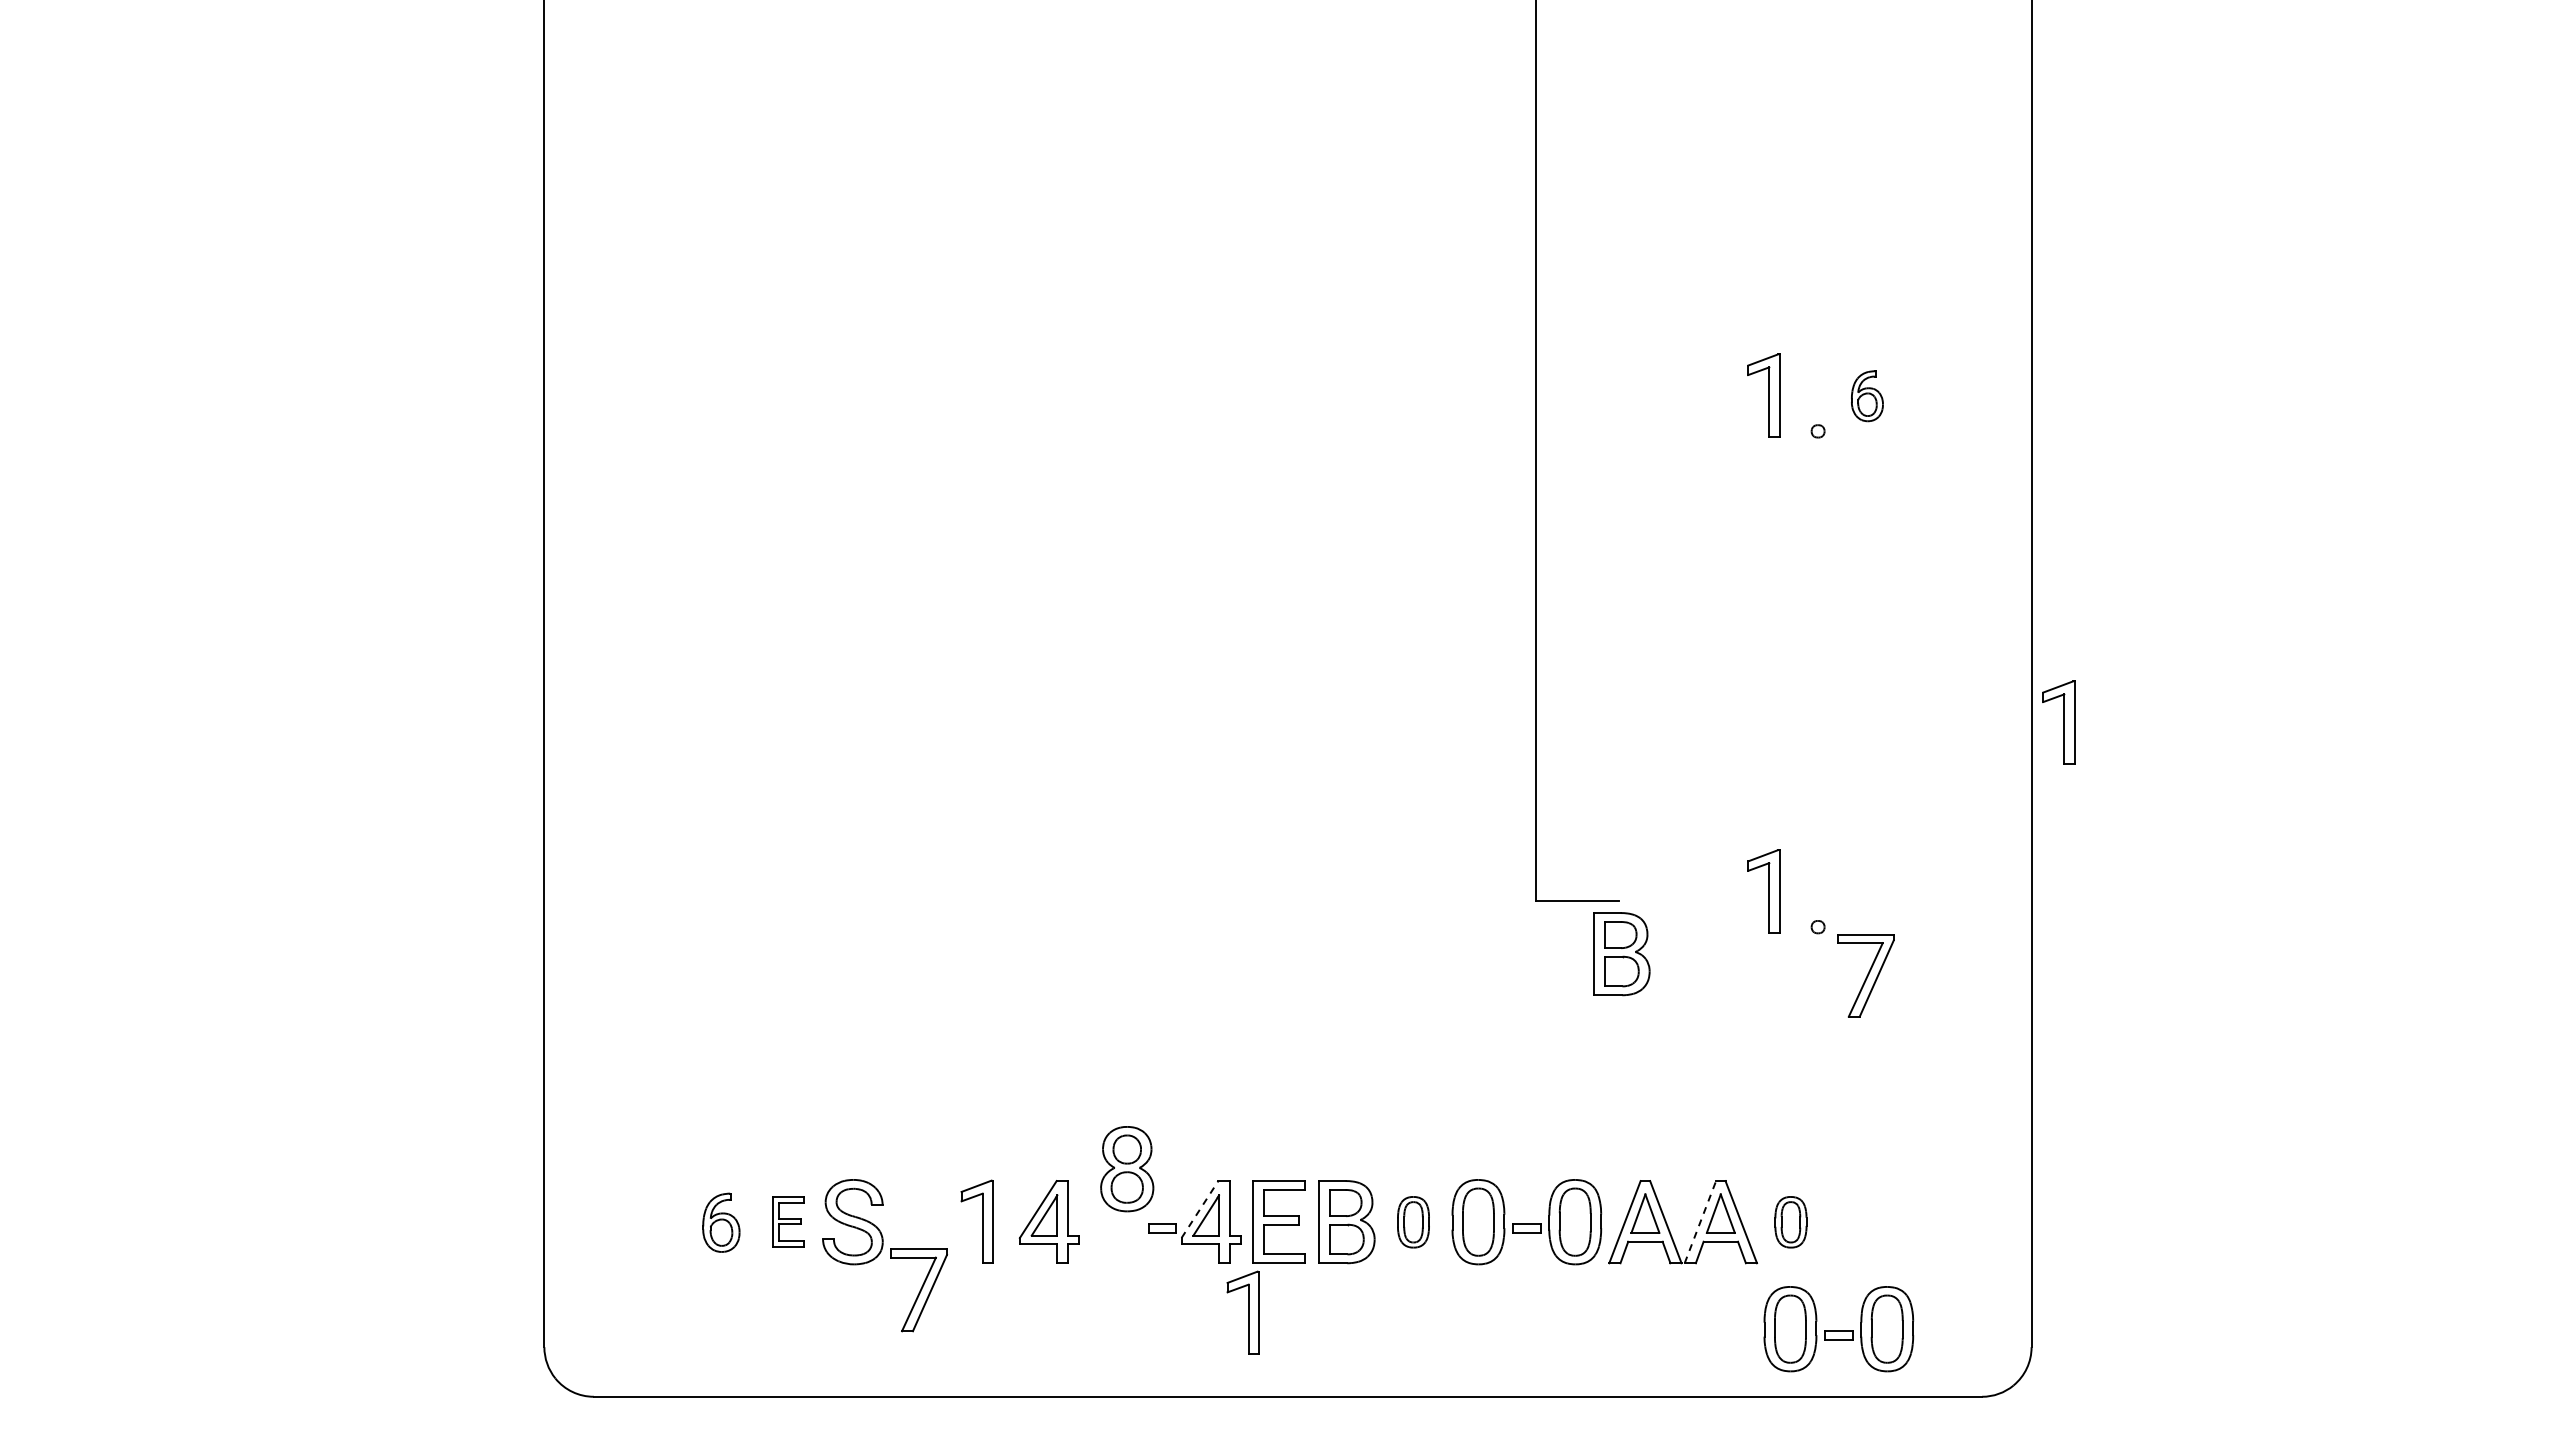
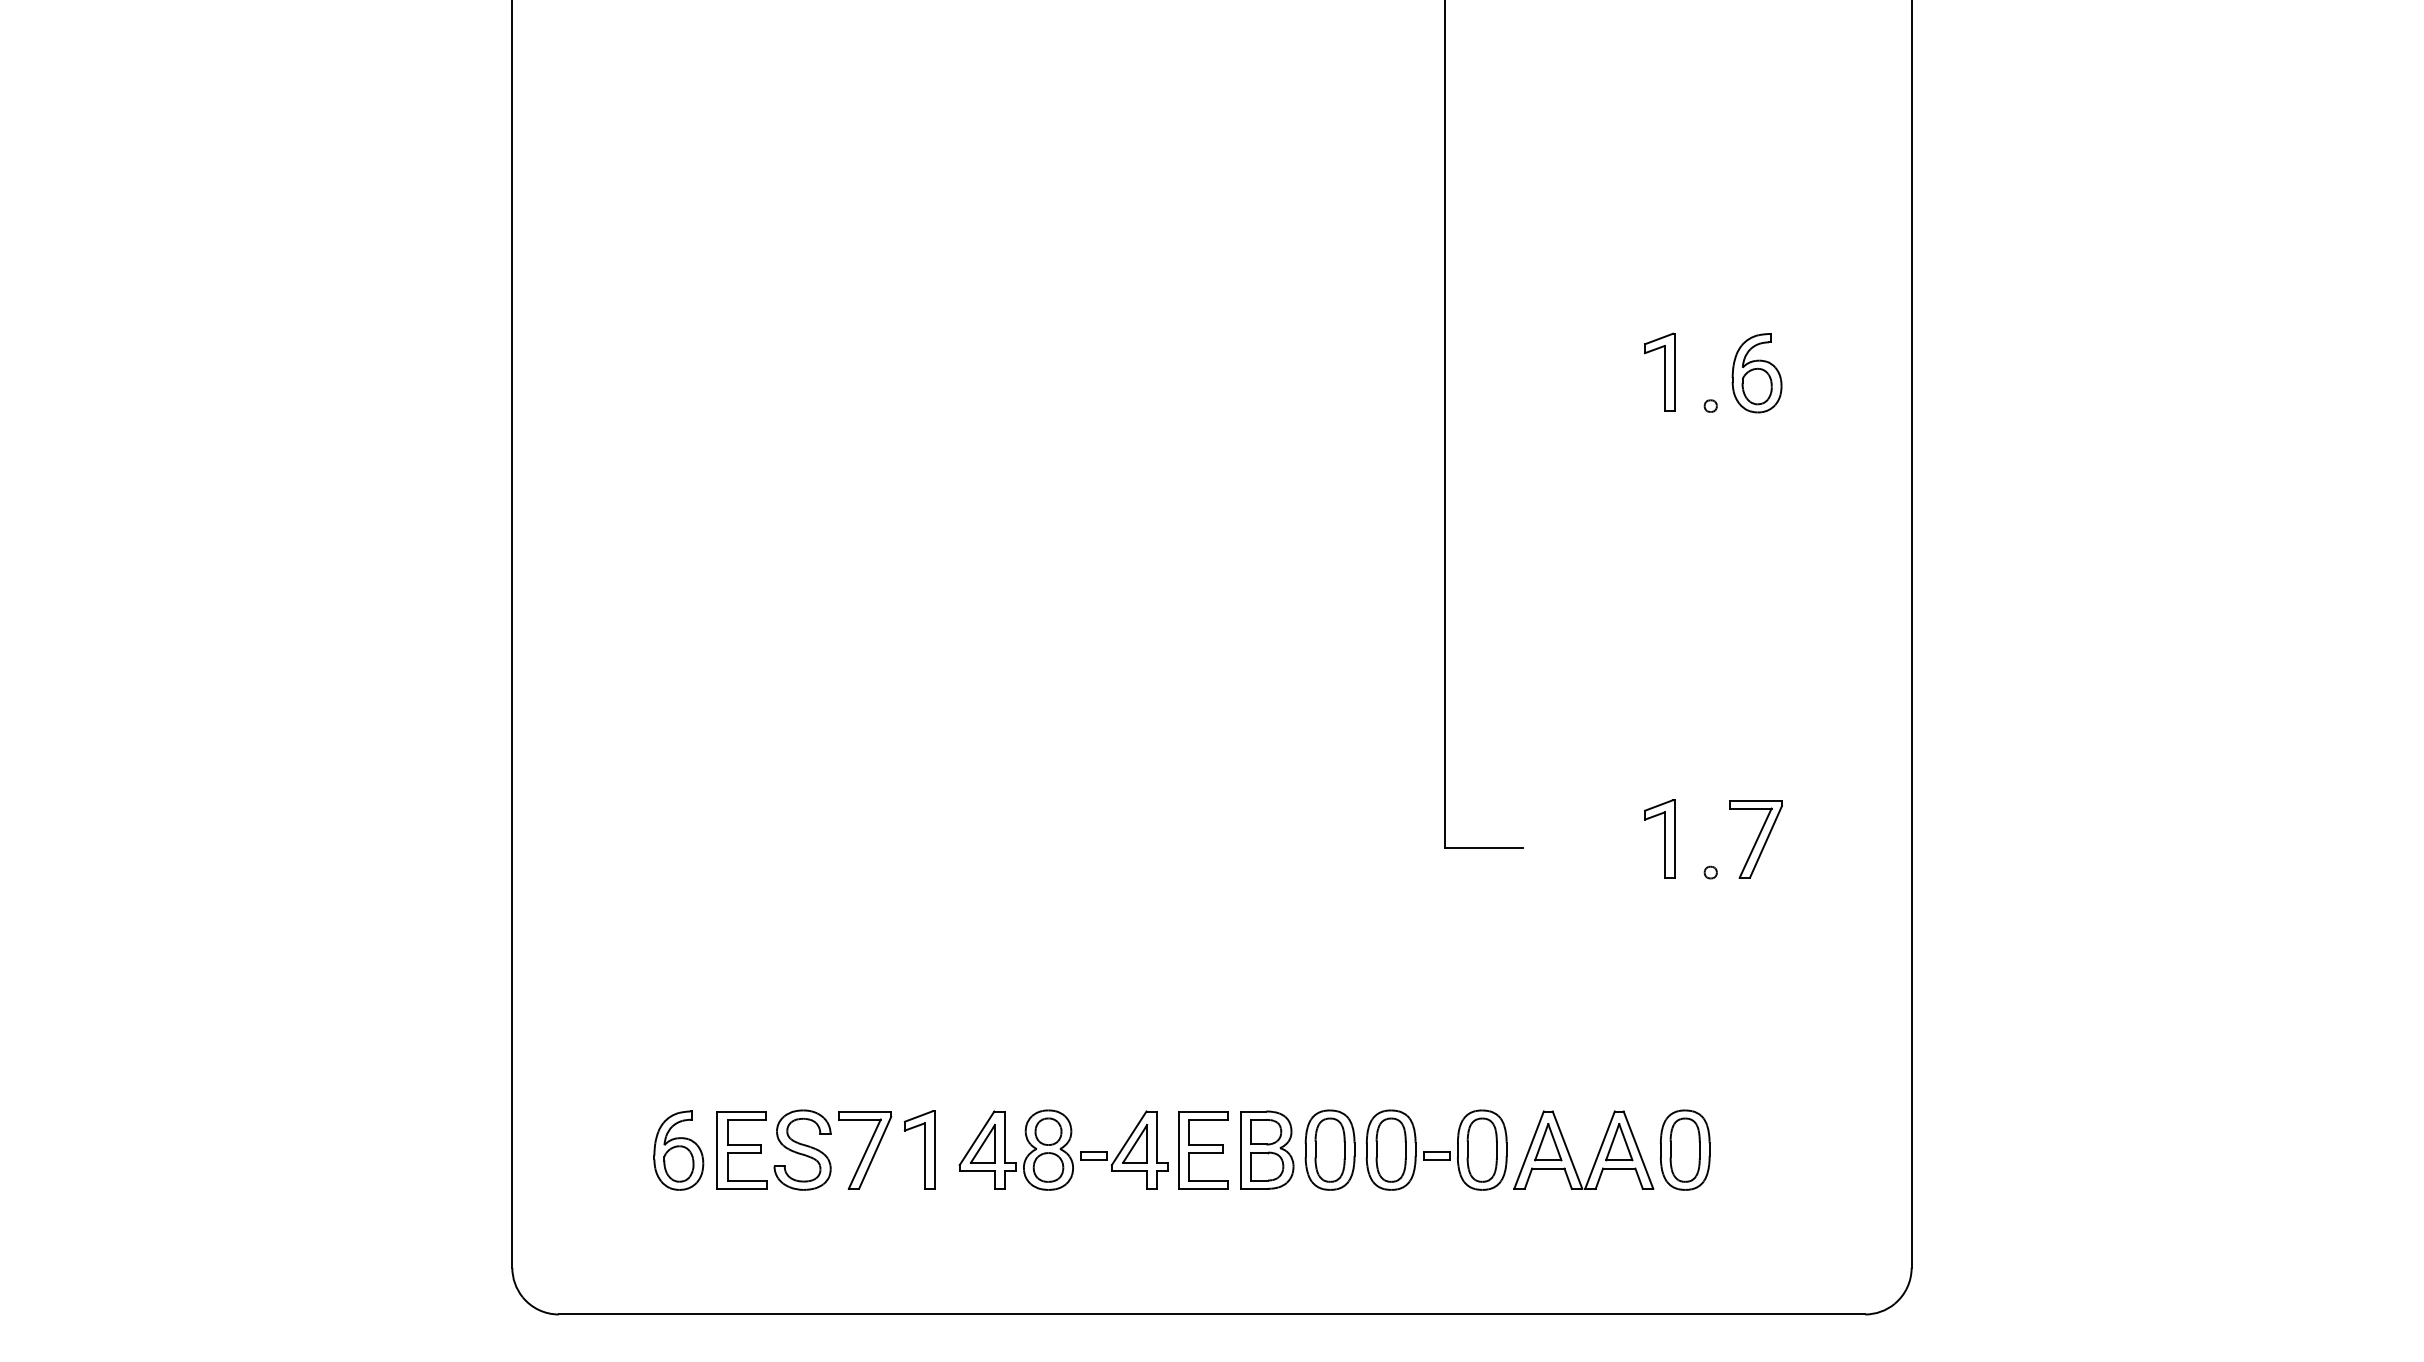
part: (1867, 395) -> (1757, 372), size x1.67
part: (2058, 722) -> (1936, 680), removed
part: (1621, 954) -> (1525, 898), removed
part: (1865, 975) -> (1755, 839), moved
part: (1127, 1169) -> (1048, 1150), moved
line: (1199, 1209) -> (1128, 1138), dashed -> solid
part: (788, 1221) -> (742, 1149), size x1.67
part: (721, 1222) -> (678, 1150), size x1.43
part: (1413, 1222) -> (1330, 1150), size x1.67
line: (1700, 1222) -> (1600, 1150), dashed -> solid
part: (1790, 1222) -> (1684, 1150), size x1.67
part: (918, 1290) -> (864, 1150), moved
part: (1242, 1312) -> (1169, 1235), removed
part: (1838, 1329) -> (1729, 1251), removed

